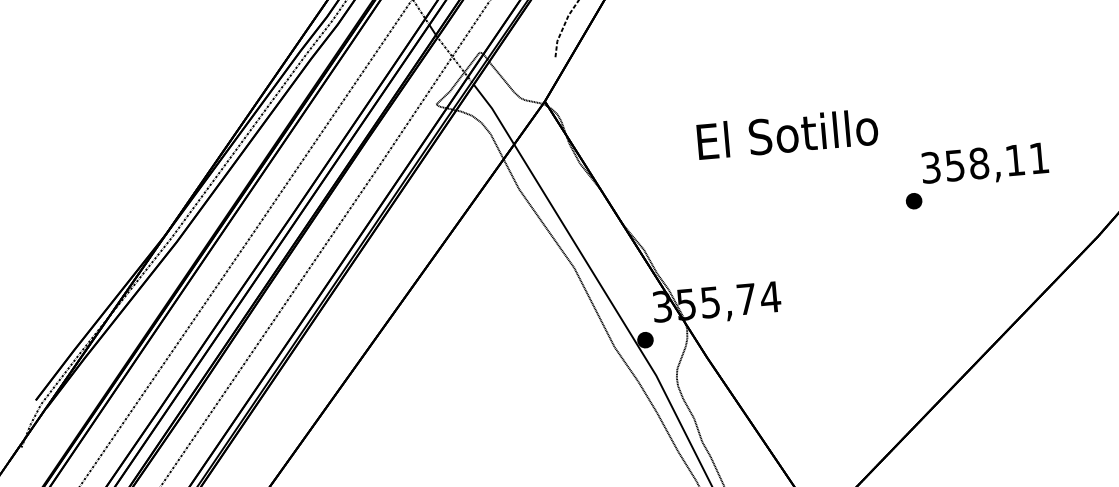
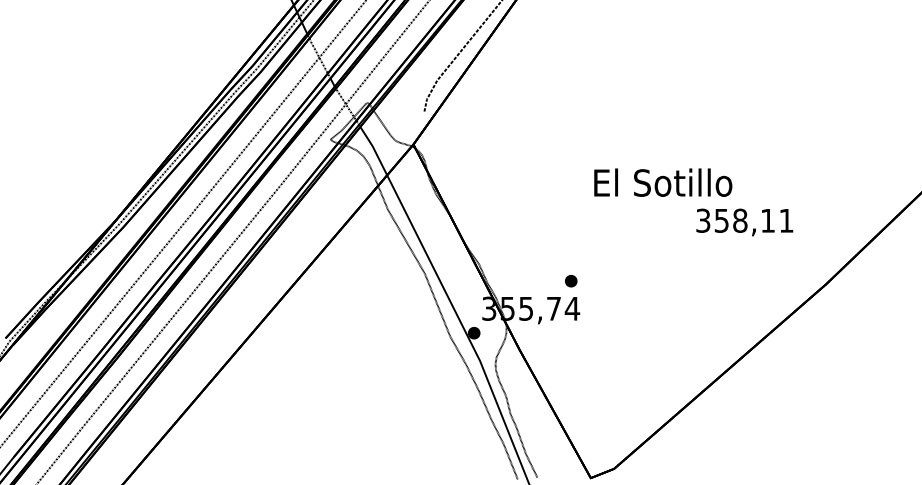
text: (787, 133) -> (663, 182), moved
part: (914, 201) -> (571, 281), moved

